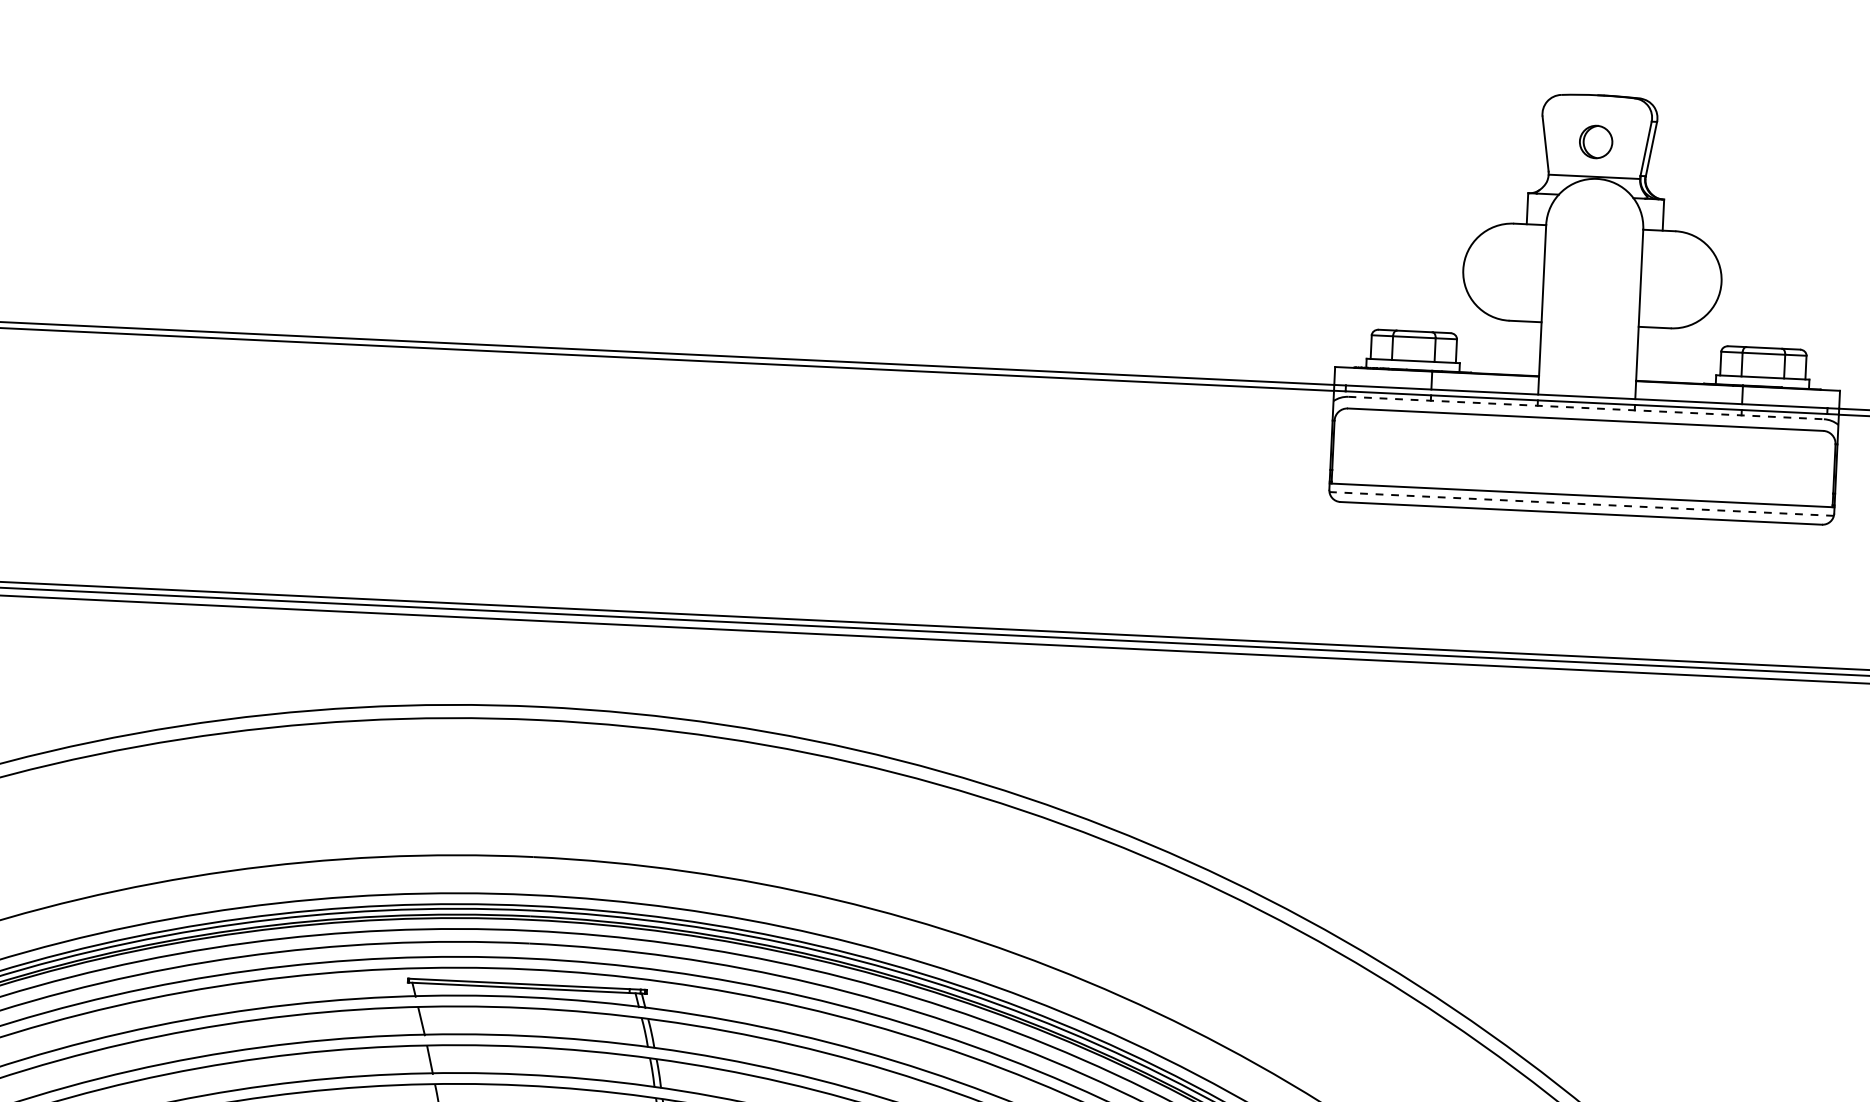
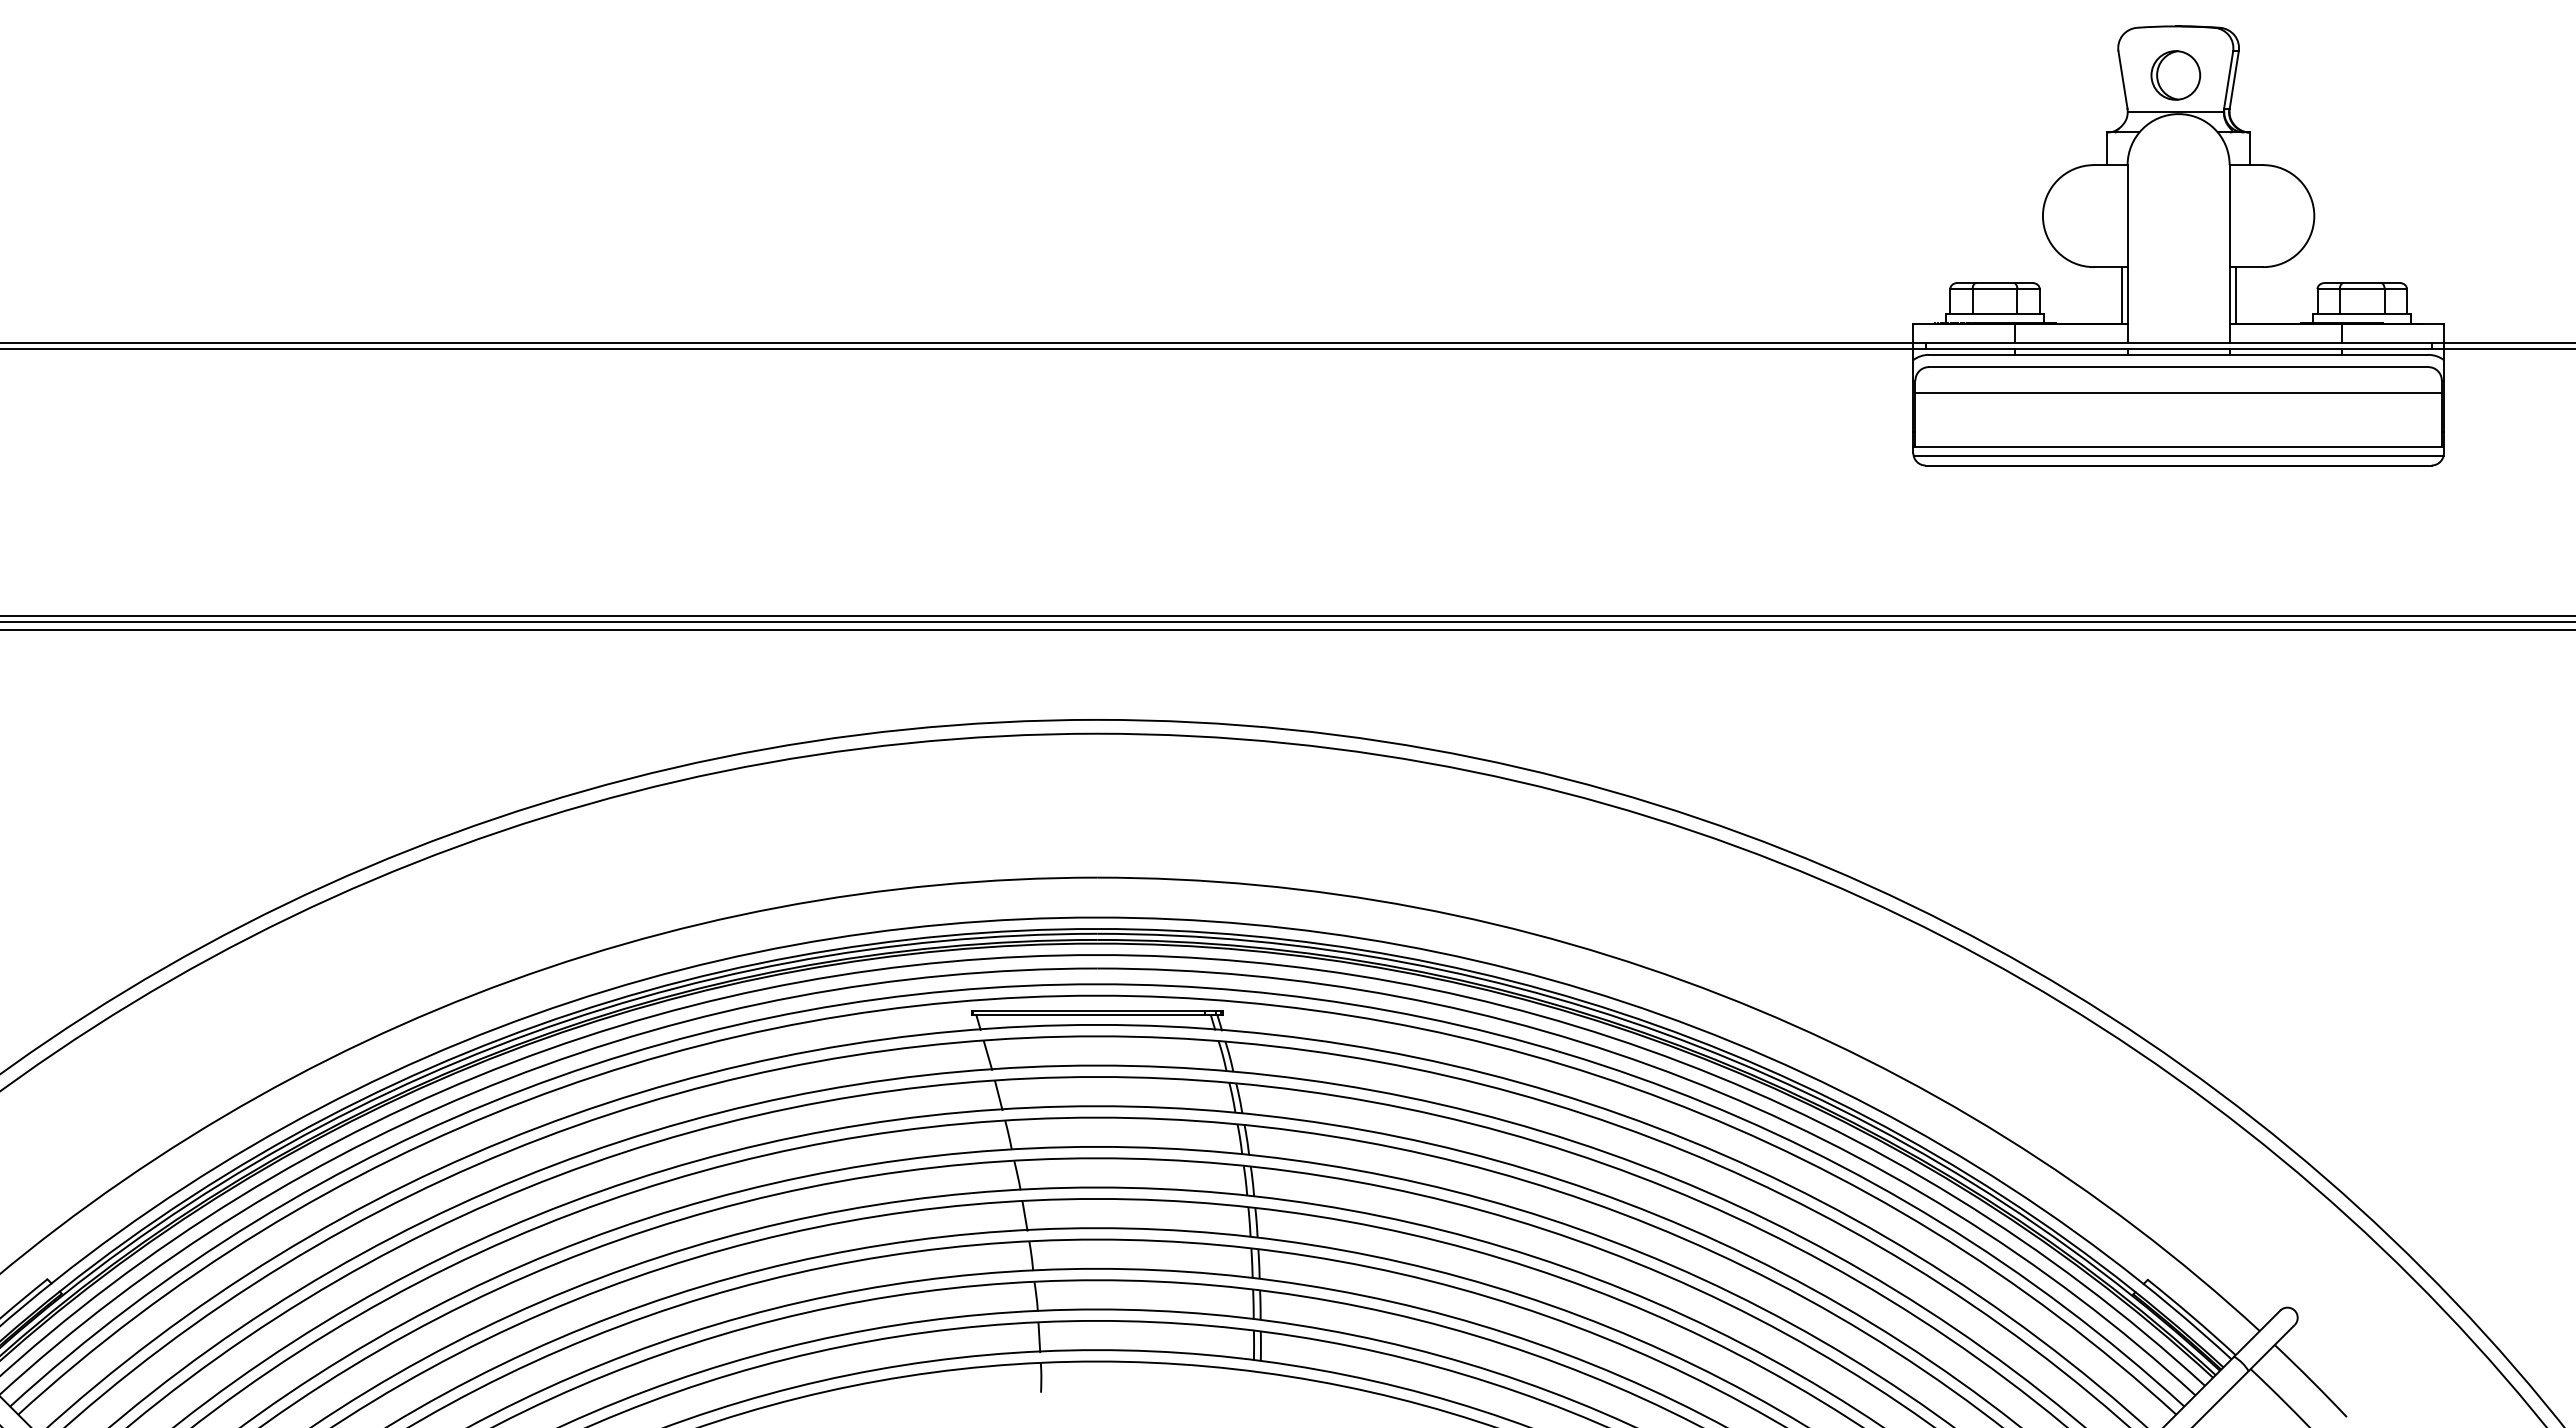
part: (1595, 142) -> (2175, 75), size x1.43
line: (1534, 348) -> (2121, 295), added
line: (1642, 354) -> (2235, 295), added
line: (1586, 407) -> (2178, 354), dashed -> solid
line: (1584, 443) -> (2178, 392), added
line: (1581, 503) -> (2178, 455), dashed -> solid

